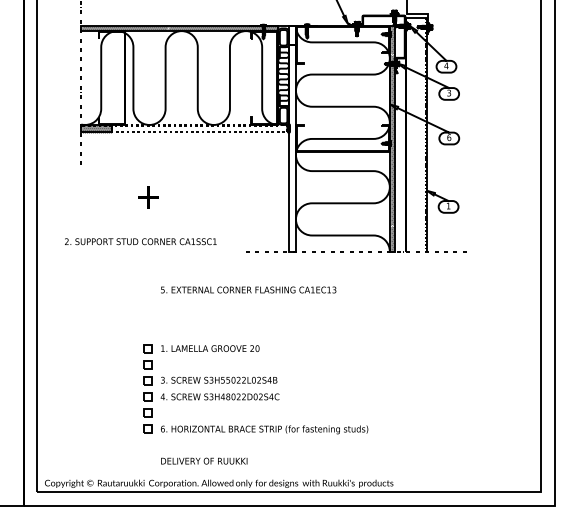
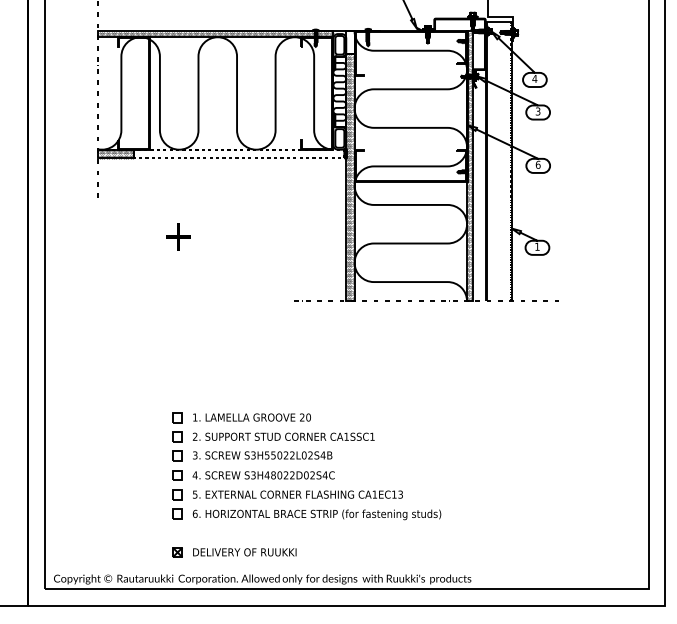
hatch: (292, 147) -> (350, 176), added
text: (140, 241) -> (283, 436), moved
text: (248, 289) -> (297, 494), moved
part: (147, 460) -> (176, 551), added

